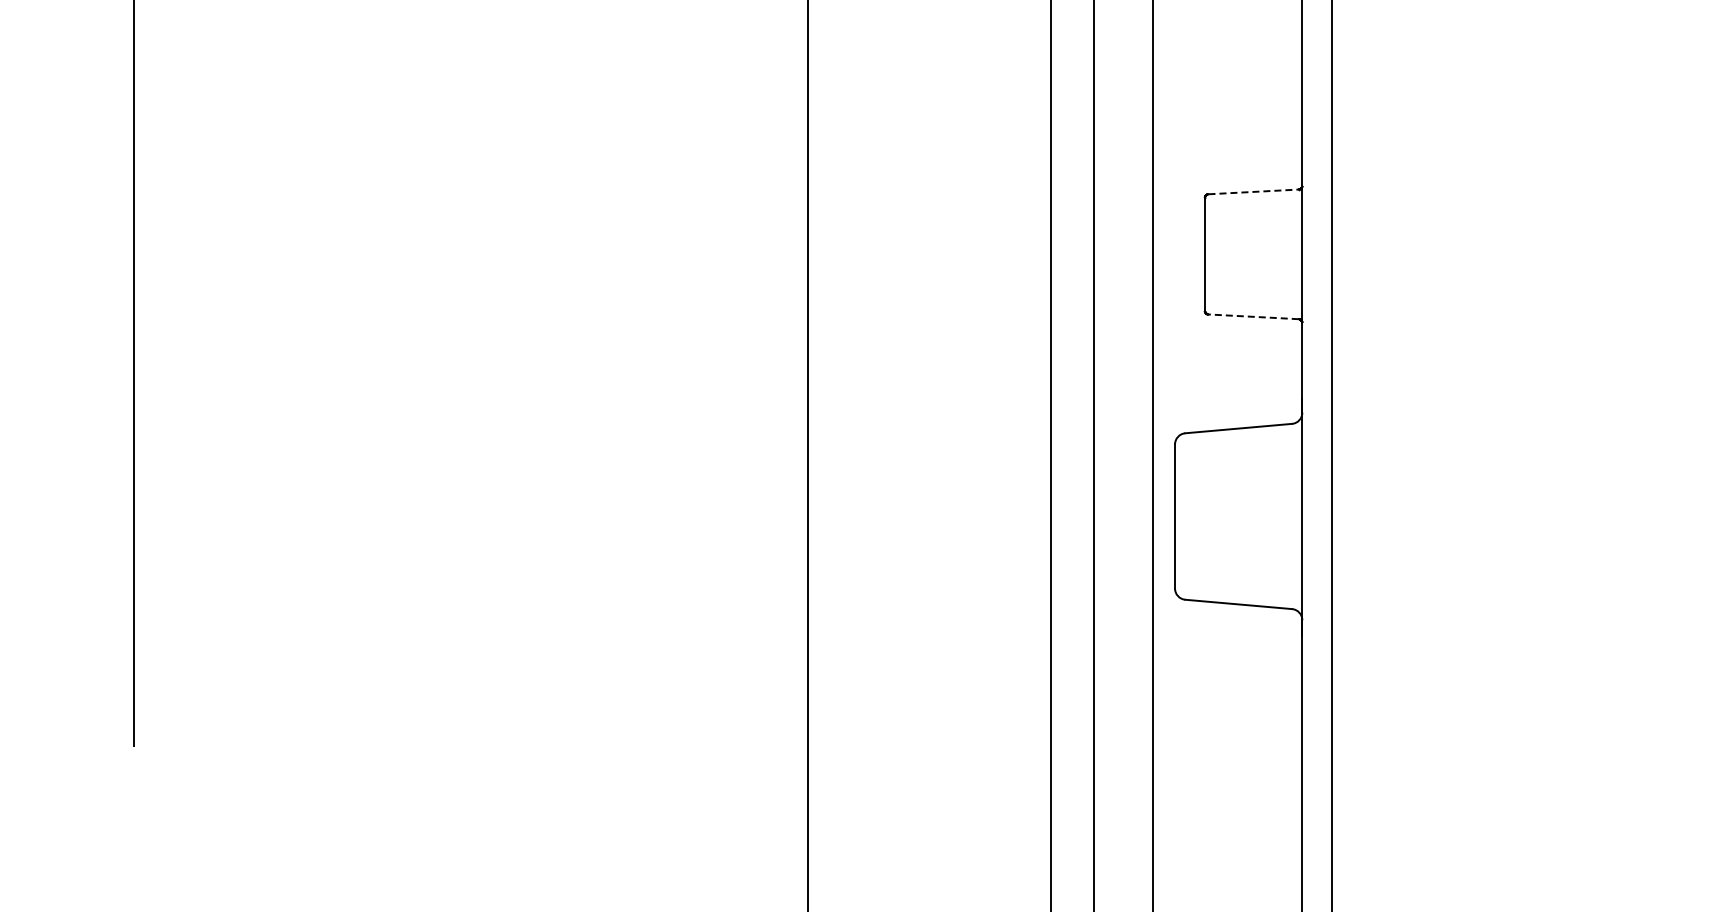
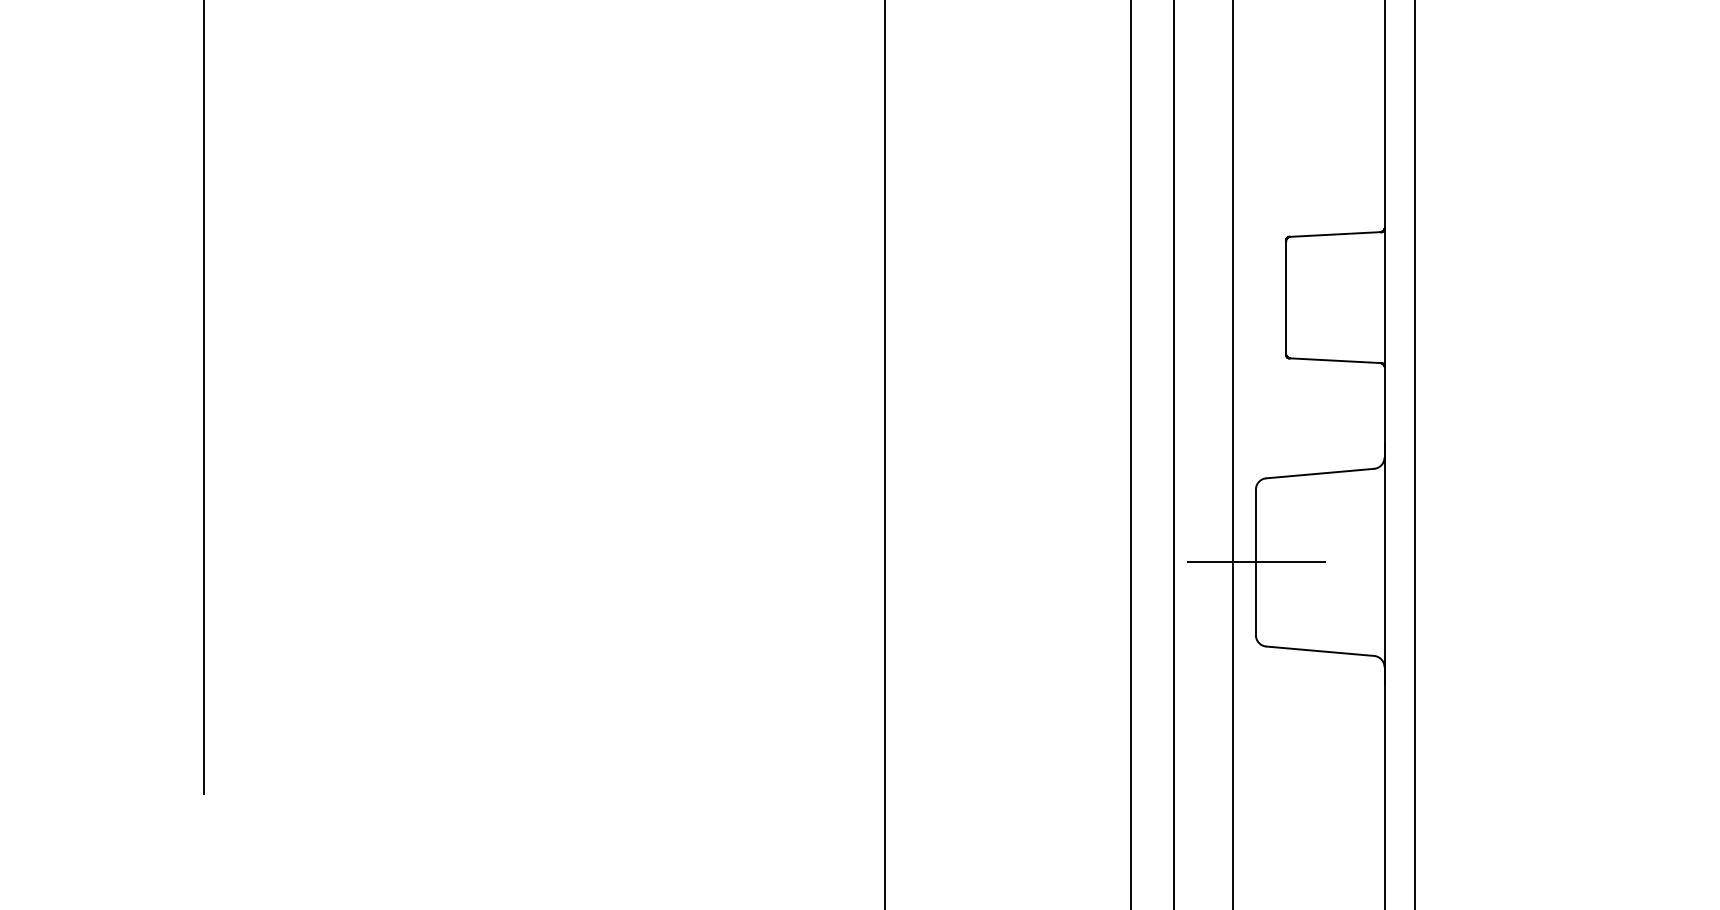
line: (1254, 191) -> (1336, 234), dashed -> solid
line: (1253, 316) -> (1335, 360), dashed -> solid
line: (1175, 516) -> (1256, 562), added

